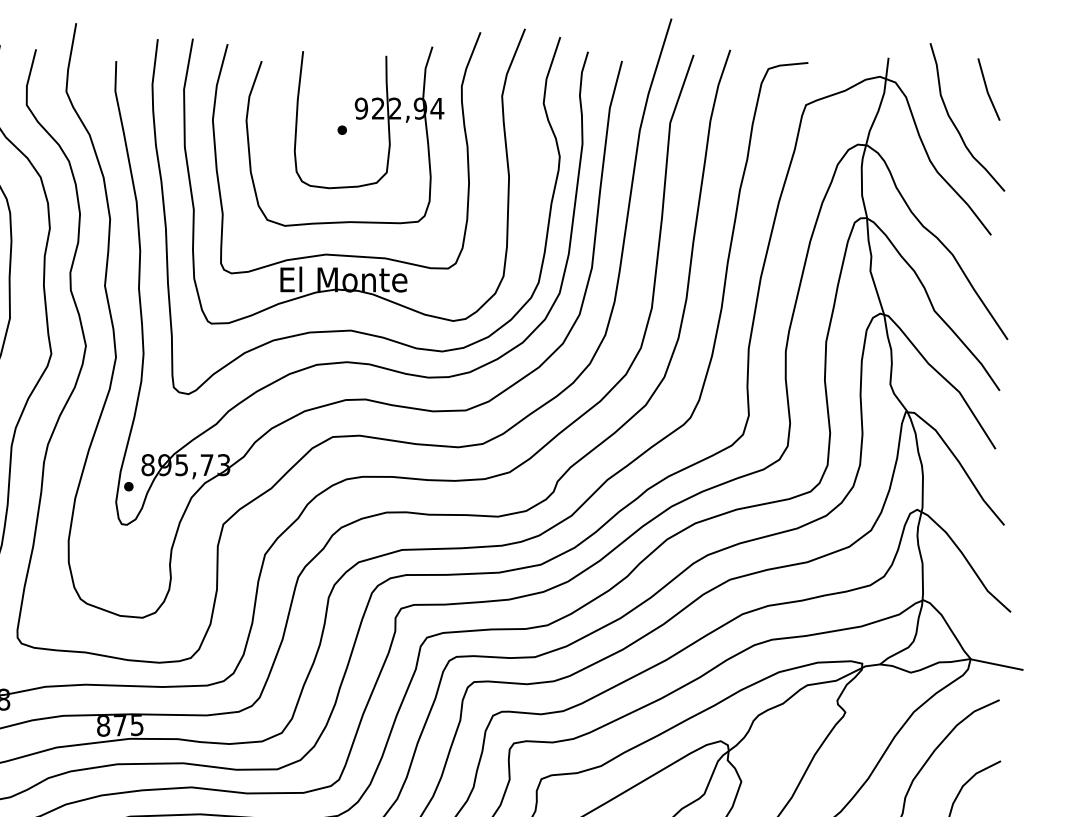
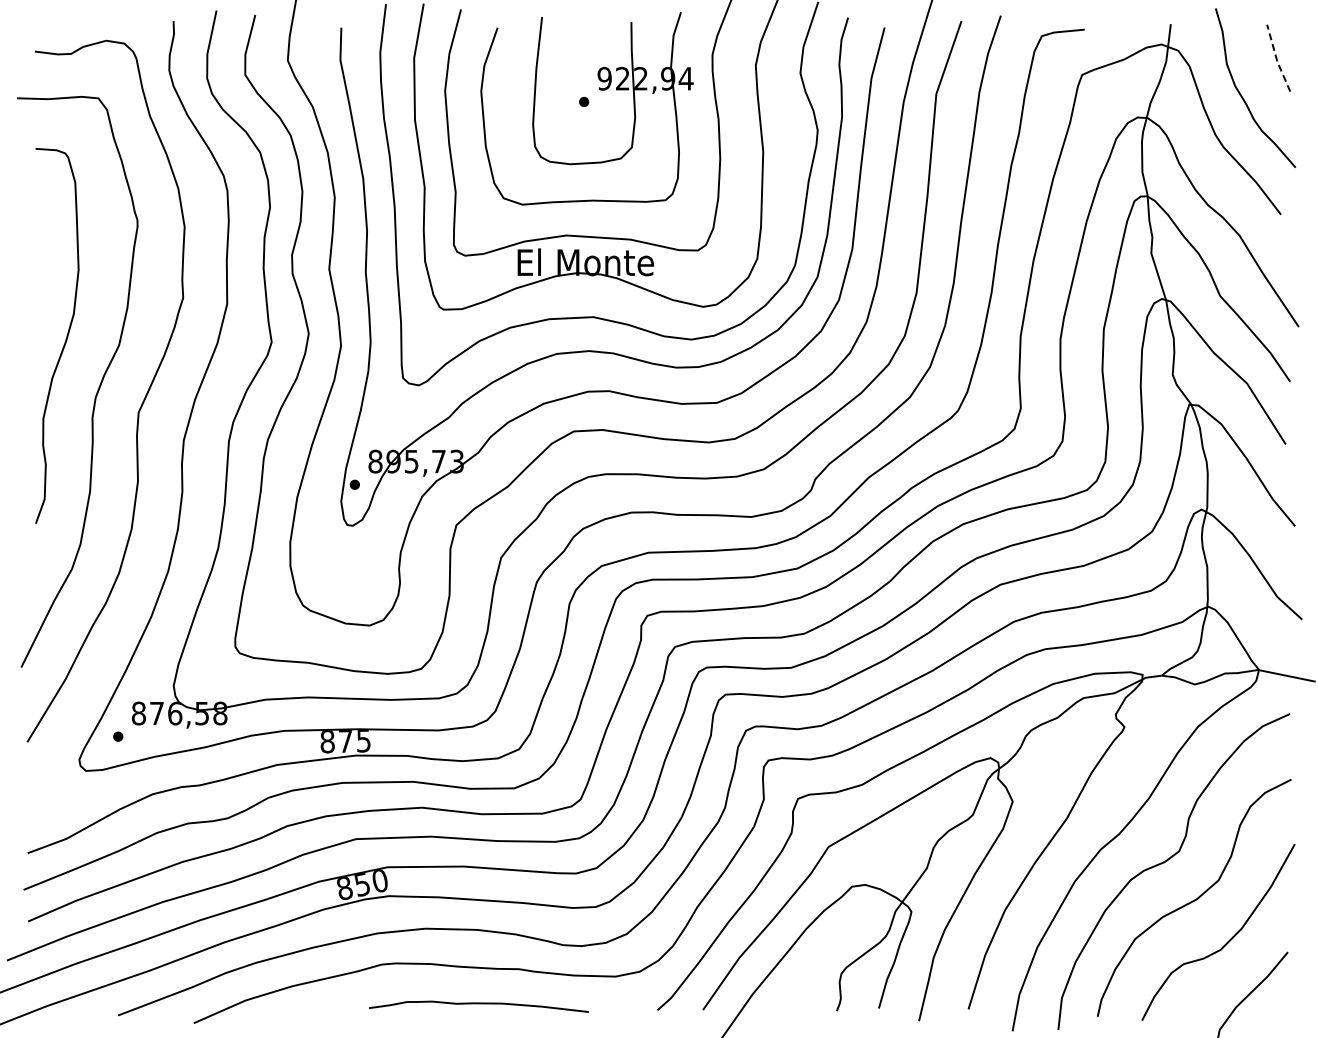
line: (986, 89) -> (1276, 58), solid -> dashed

